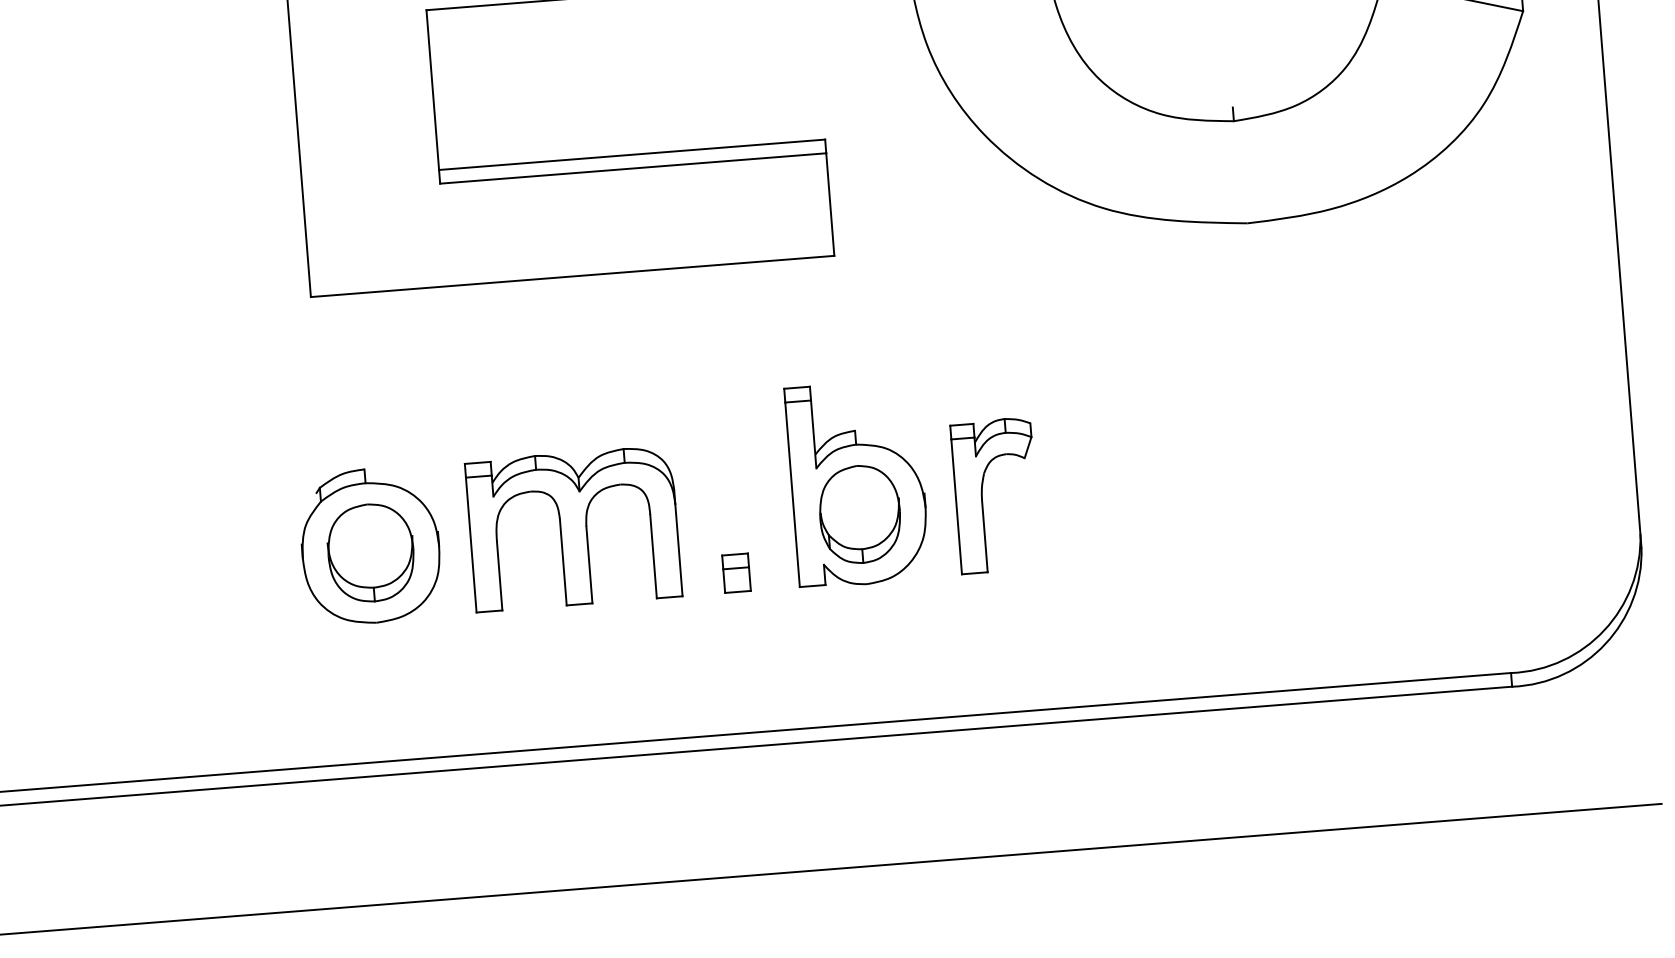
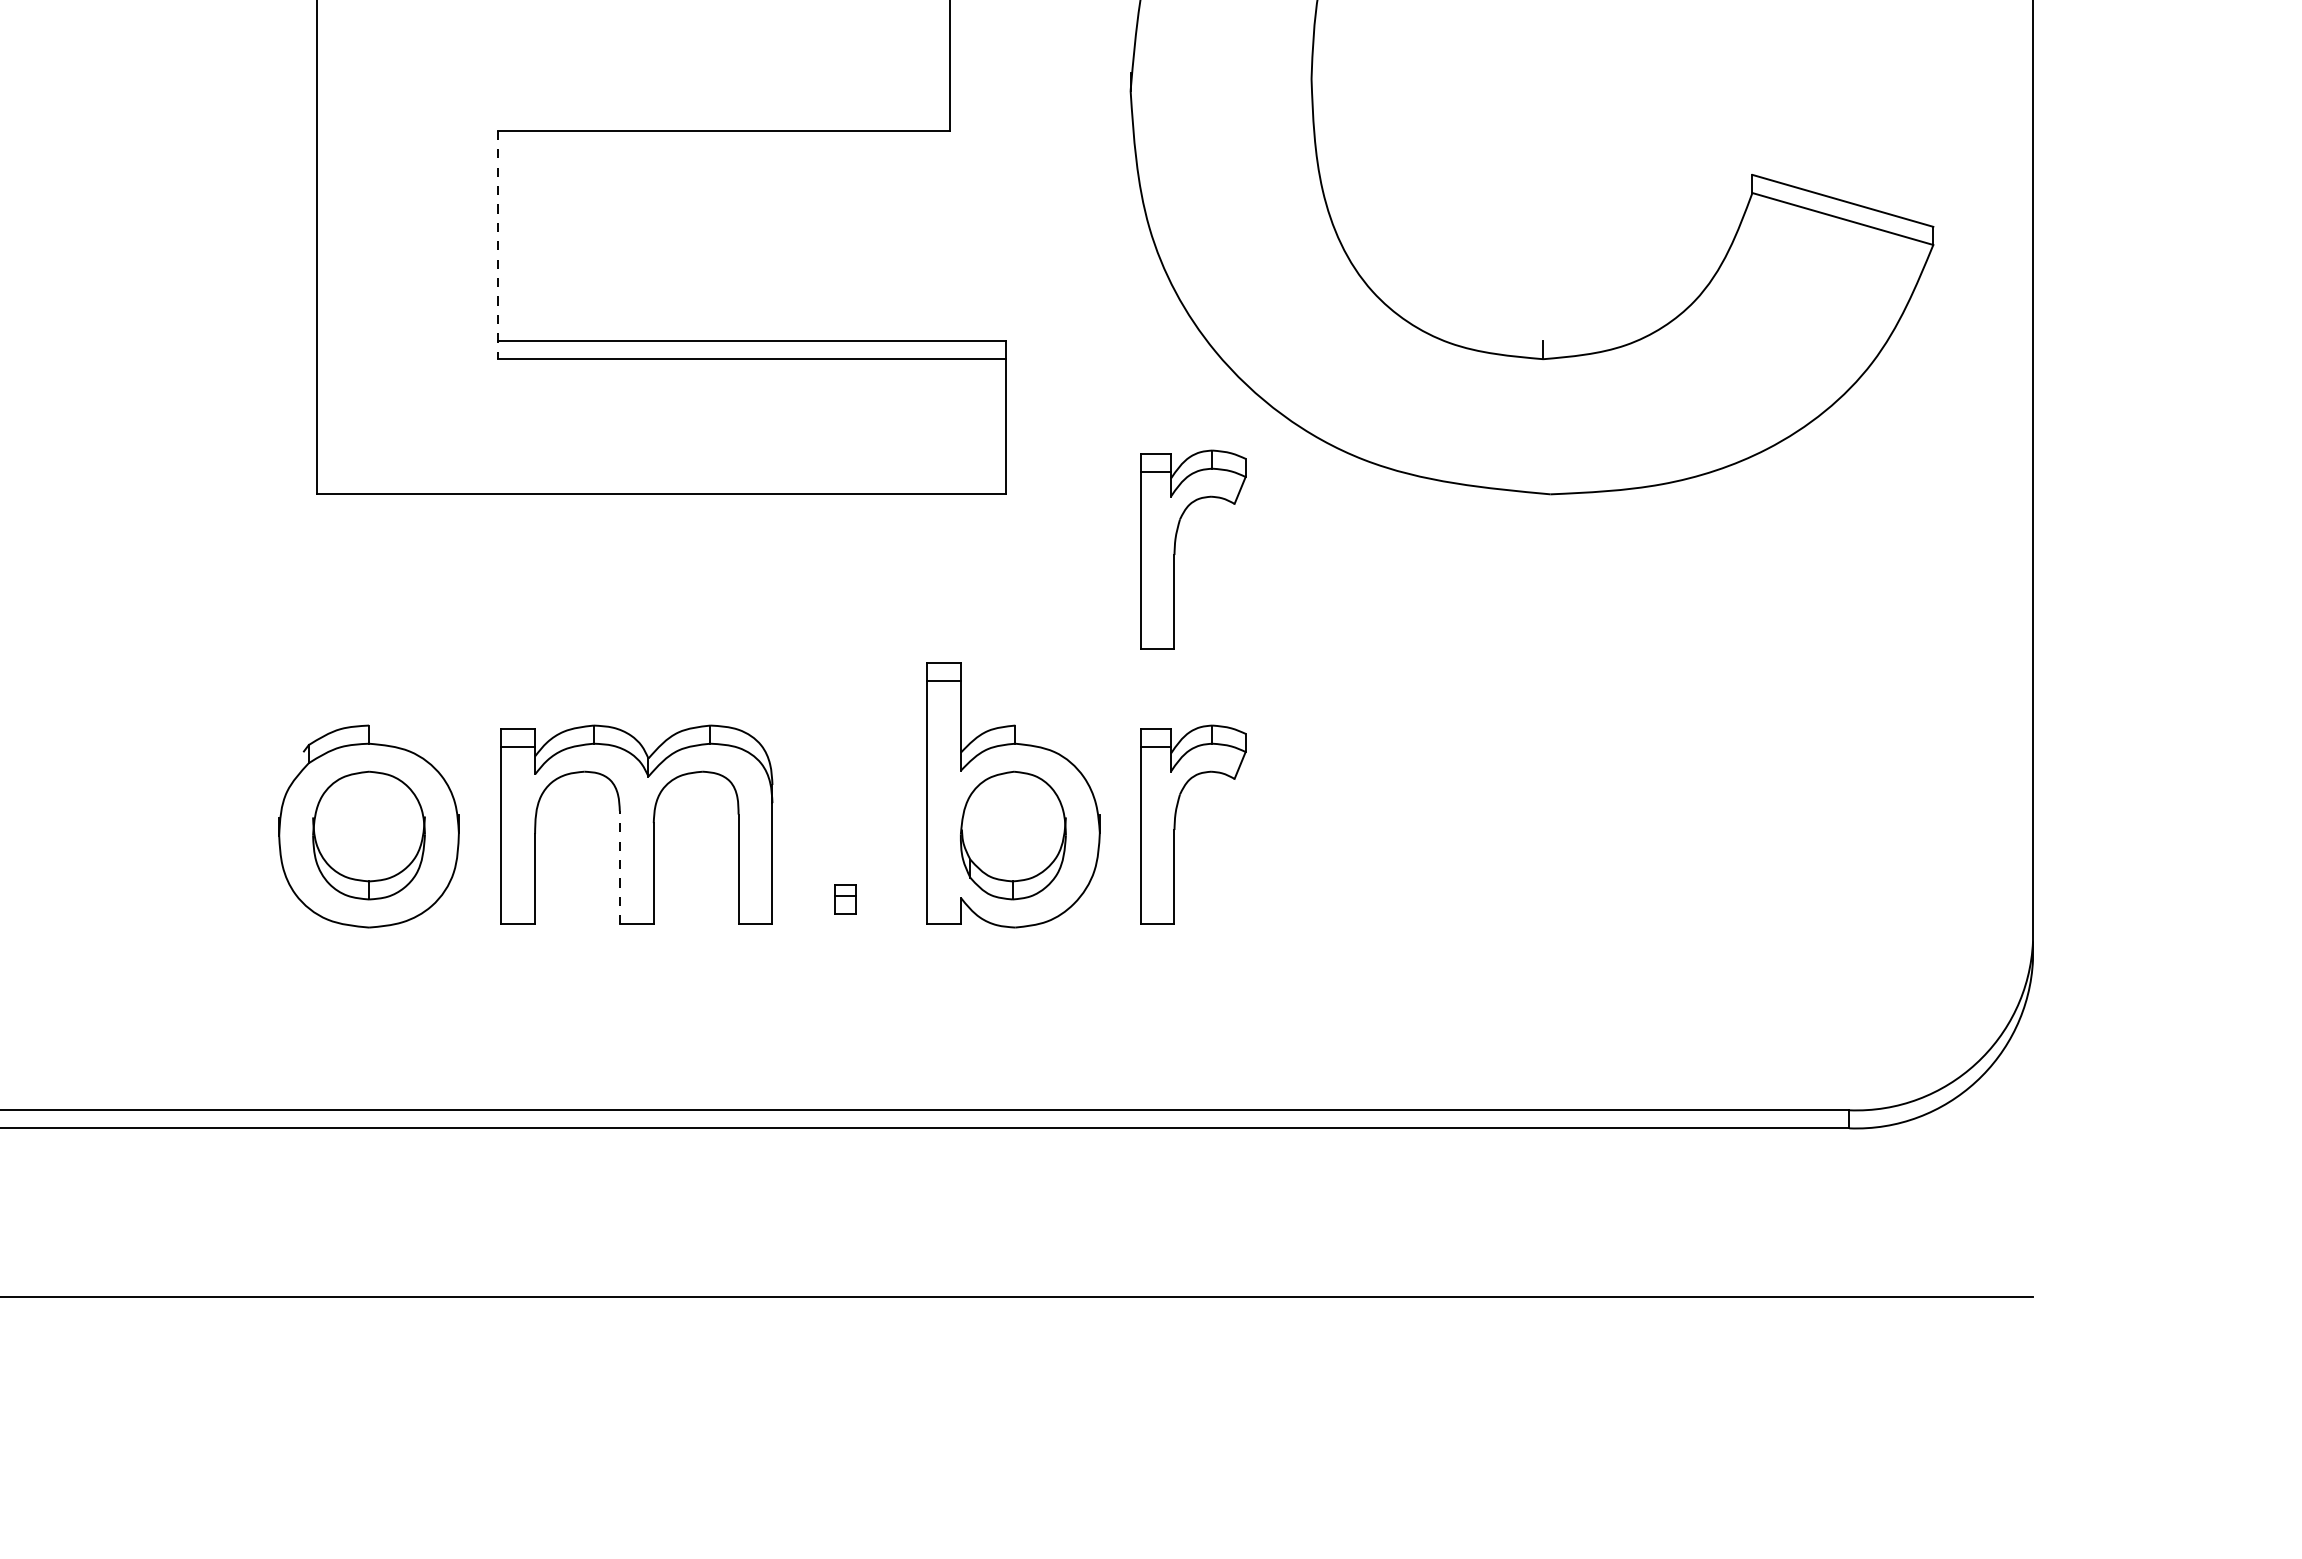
line: (433, 97) -> (497, 245), solid -> dashed
part: (966, 287) -> (1175, 549), added
line: (563, 562) -> (619, 867), solid -> dashed
part: (736, 573) -> (845, 899), size x0.6

